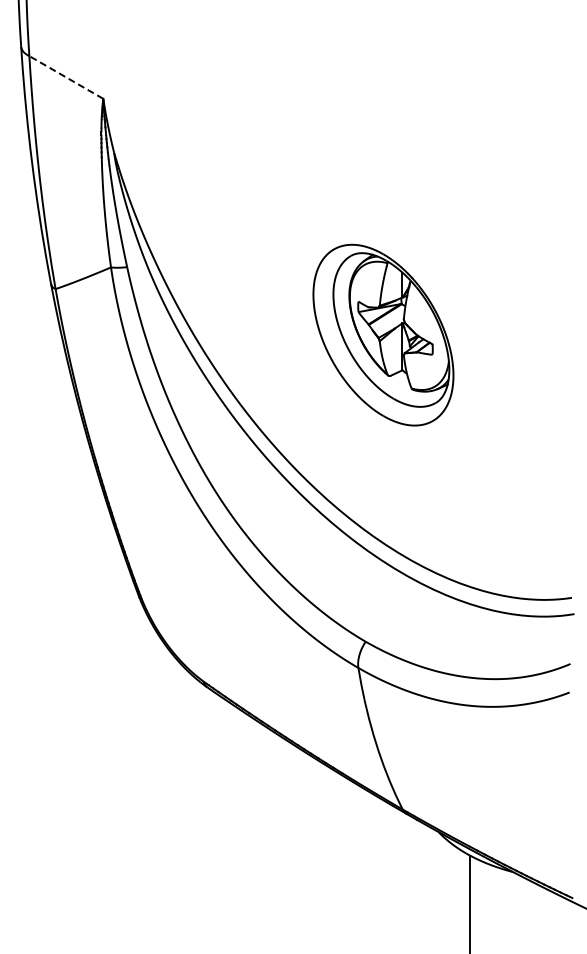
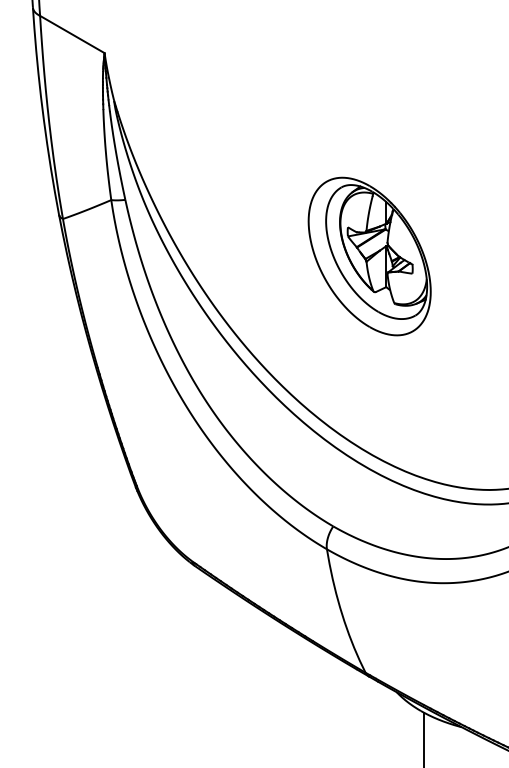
line: (66, 77) -> (72, 34), dashed -> solid
part: (383, 334) -> (369, 255), moved

